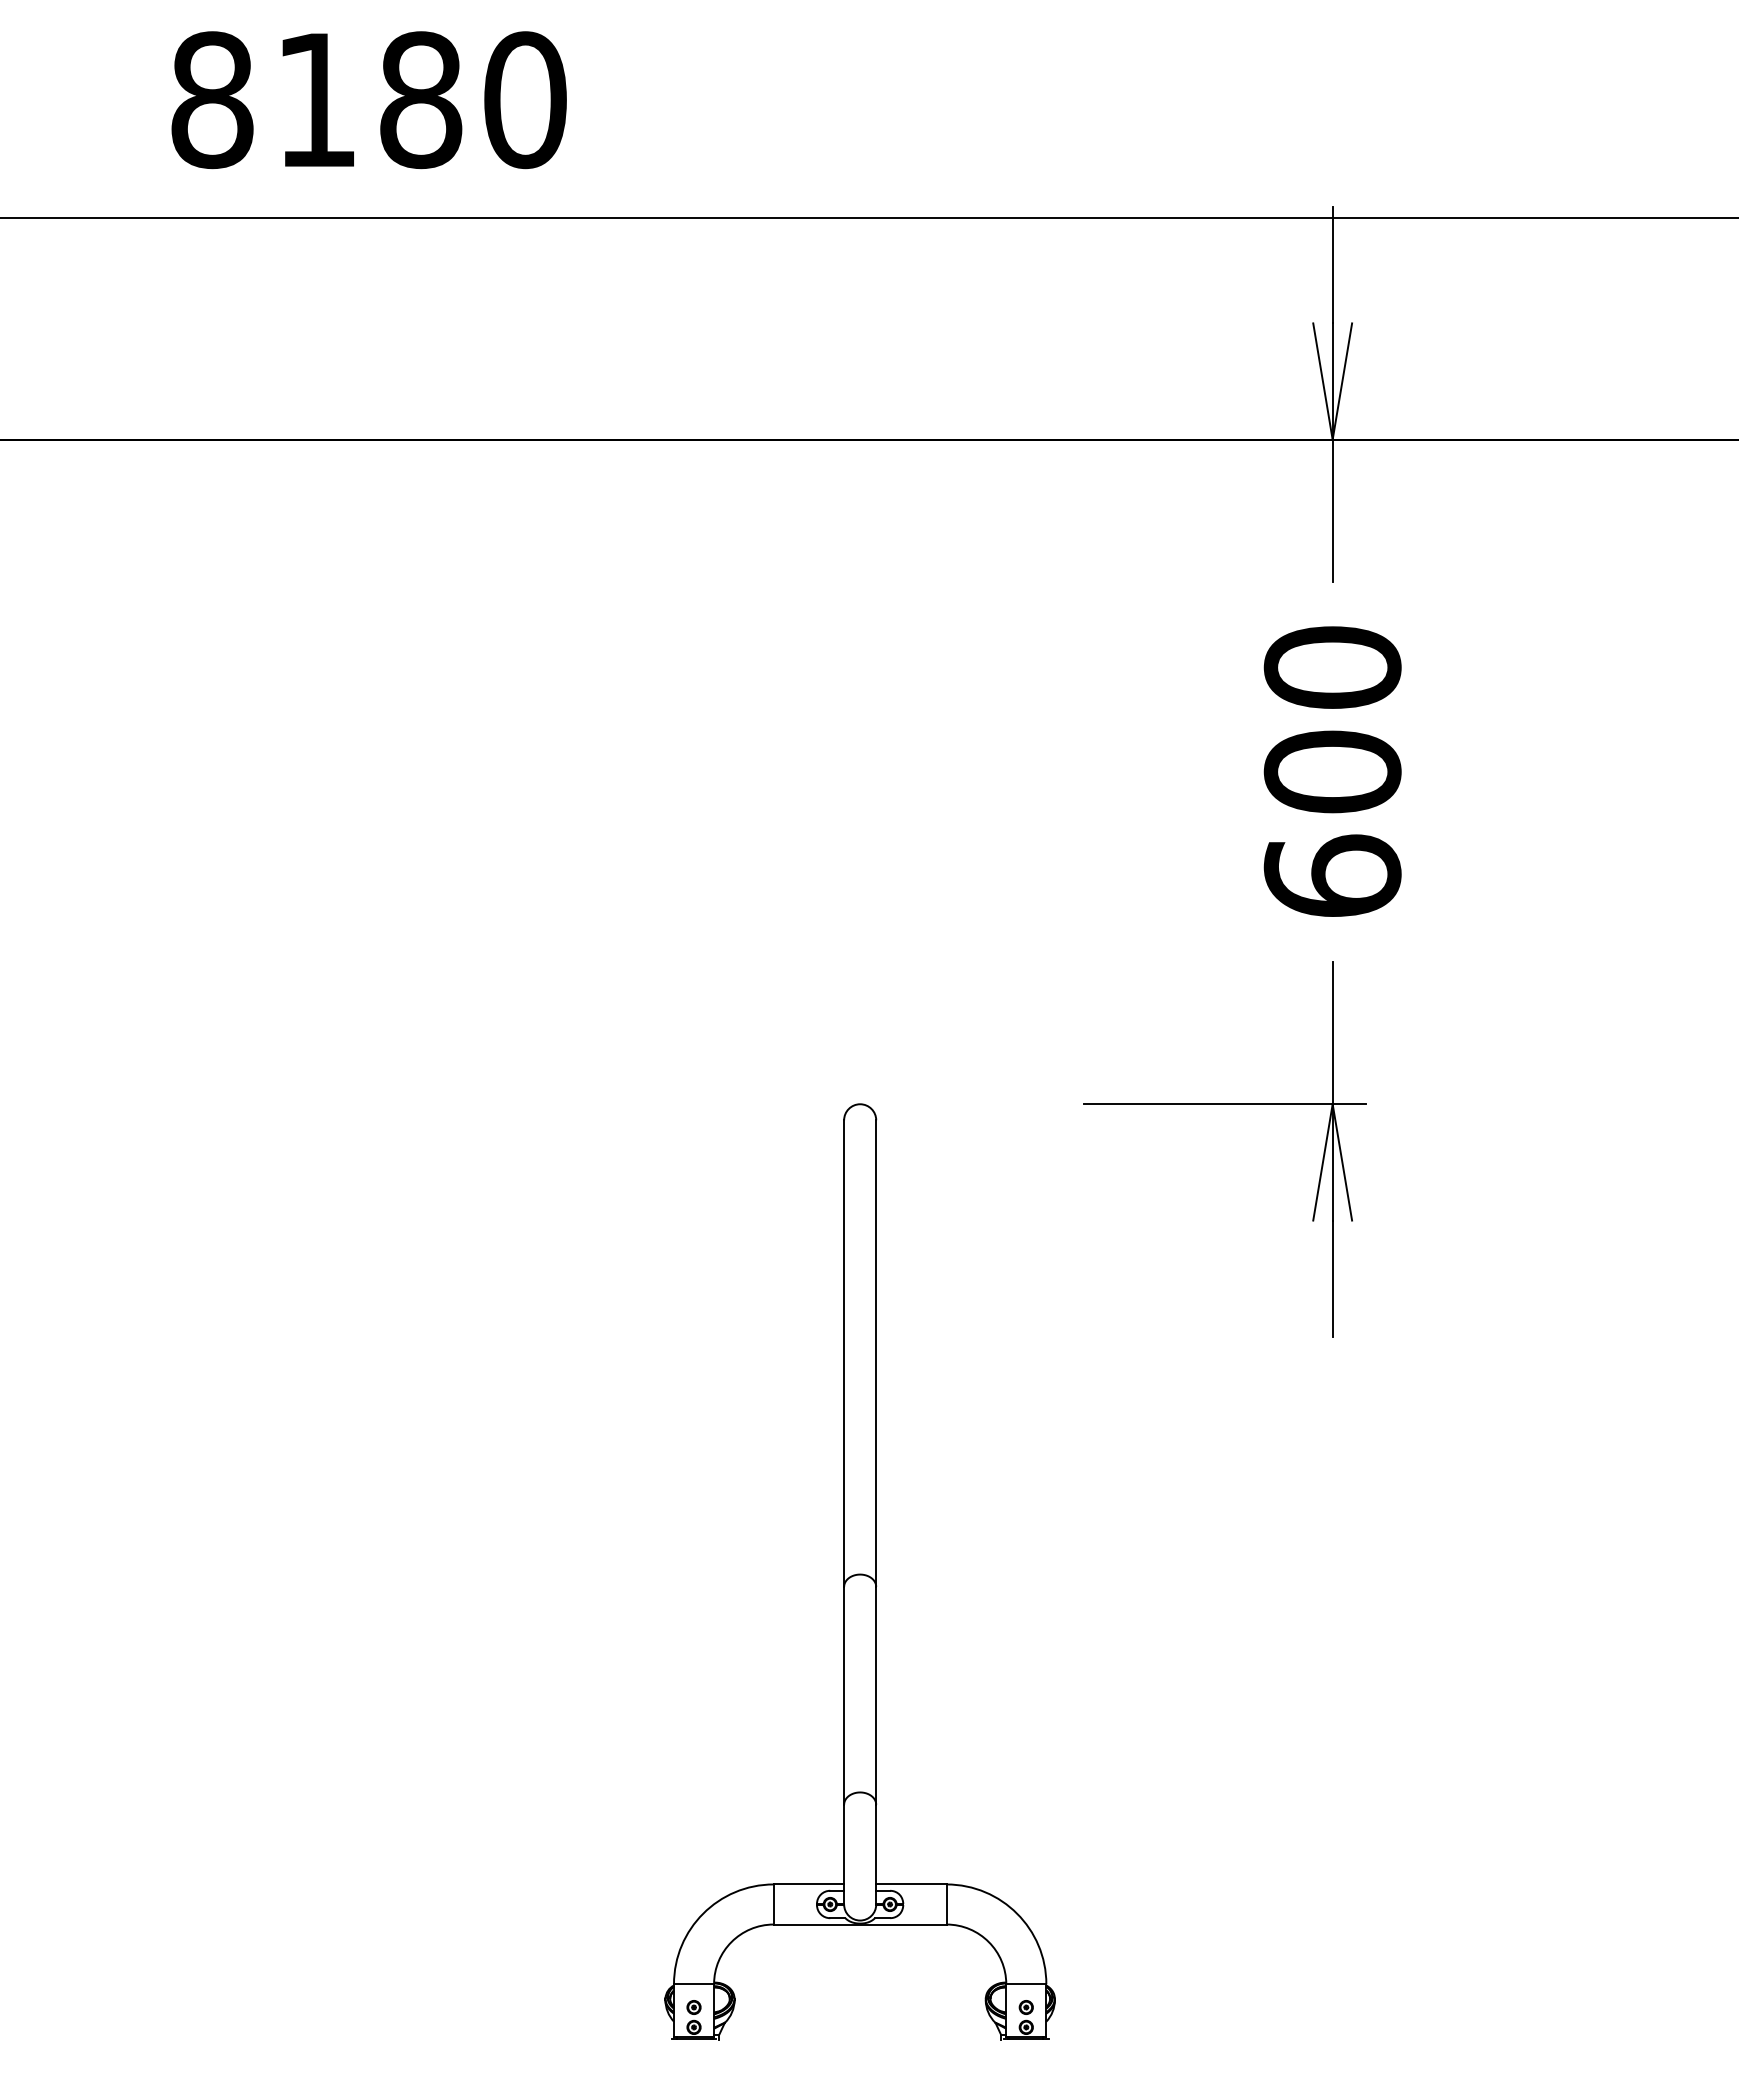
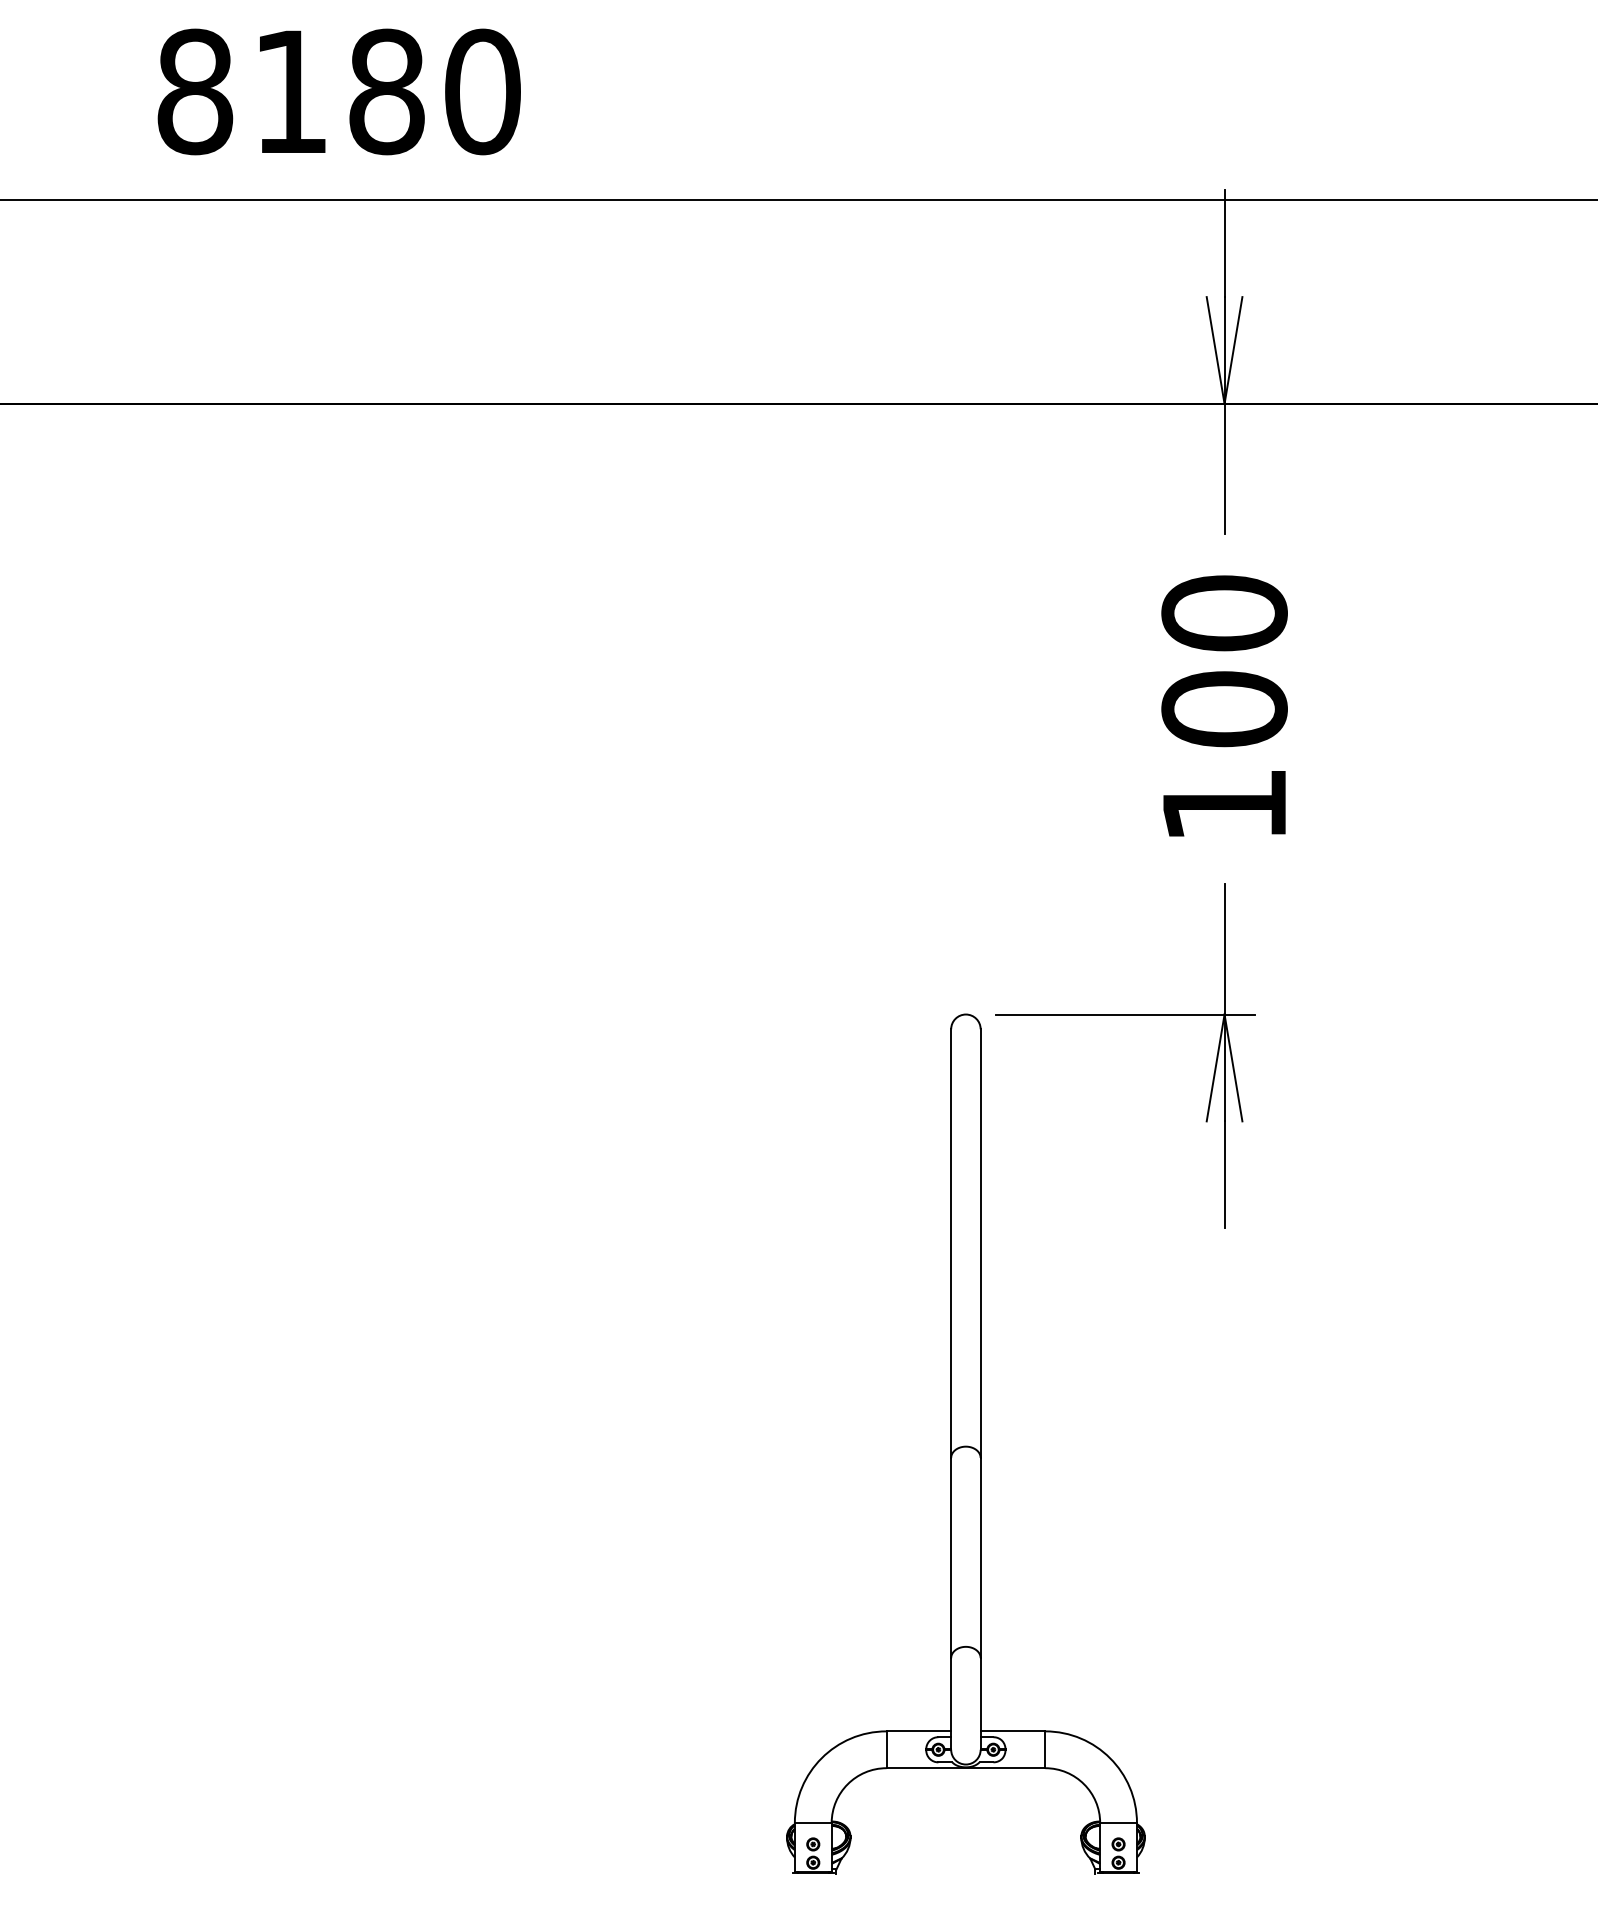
text: (1332, 875) -> (1224, 804), 600 -> 100
part: (859, 1571) -> (965, 1443), moved

